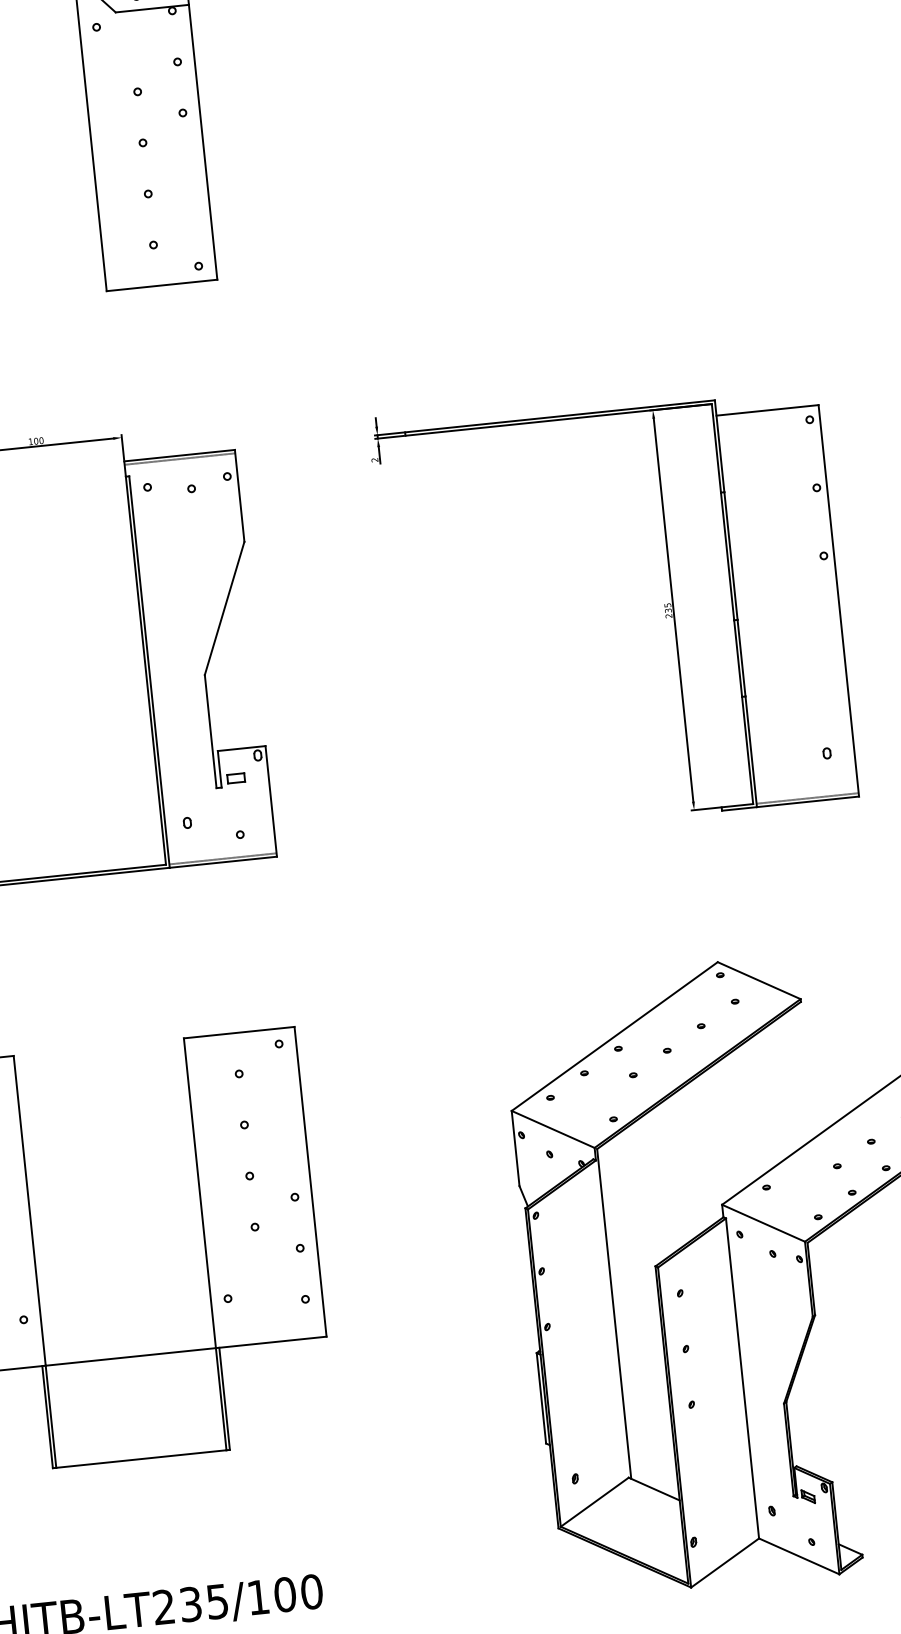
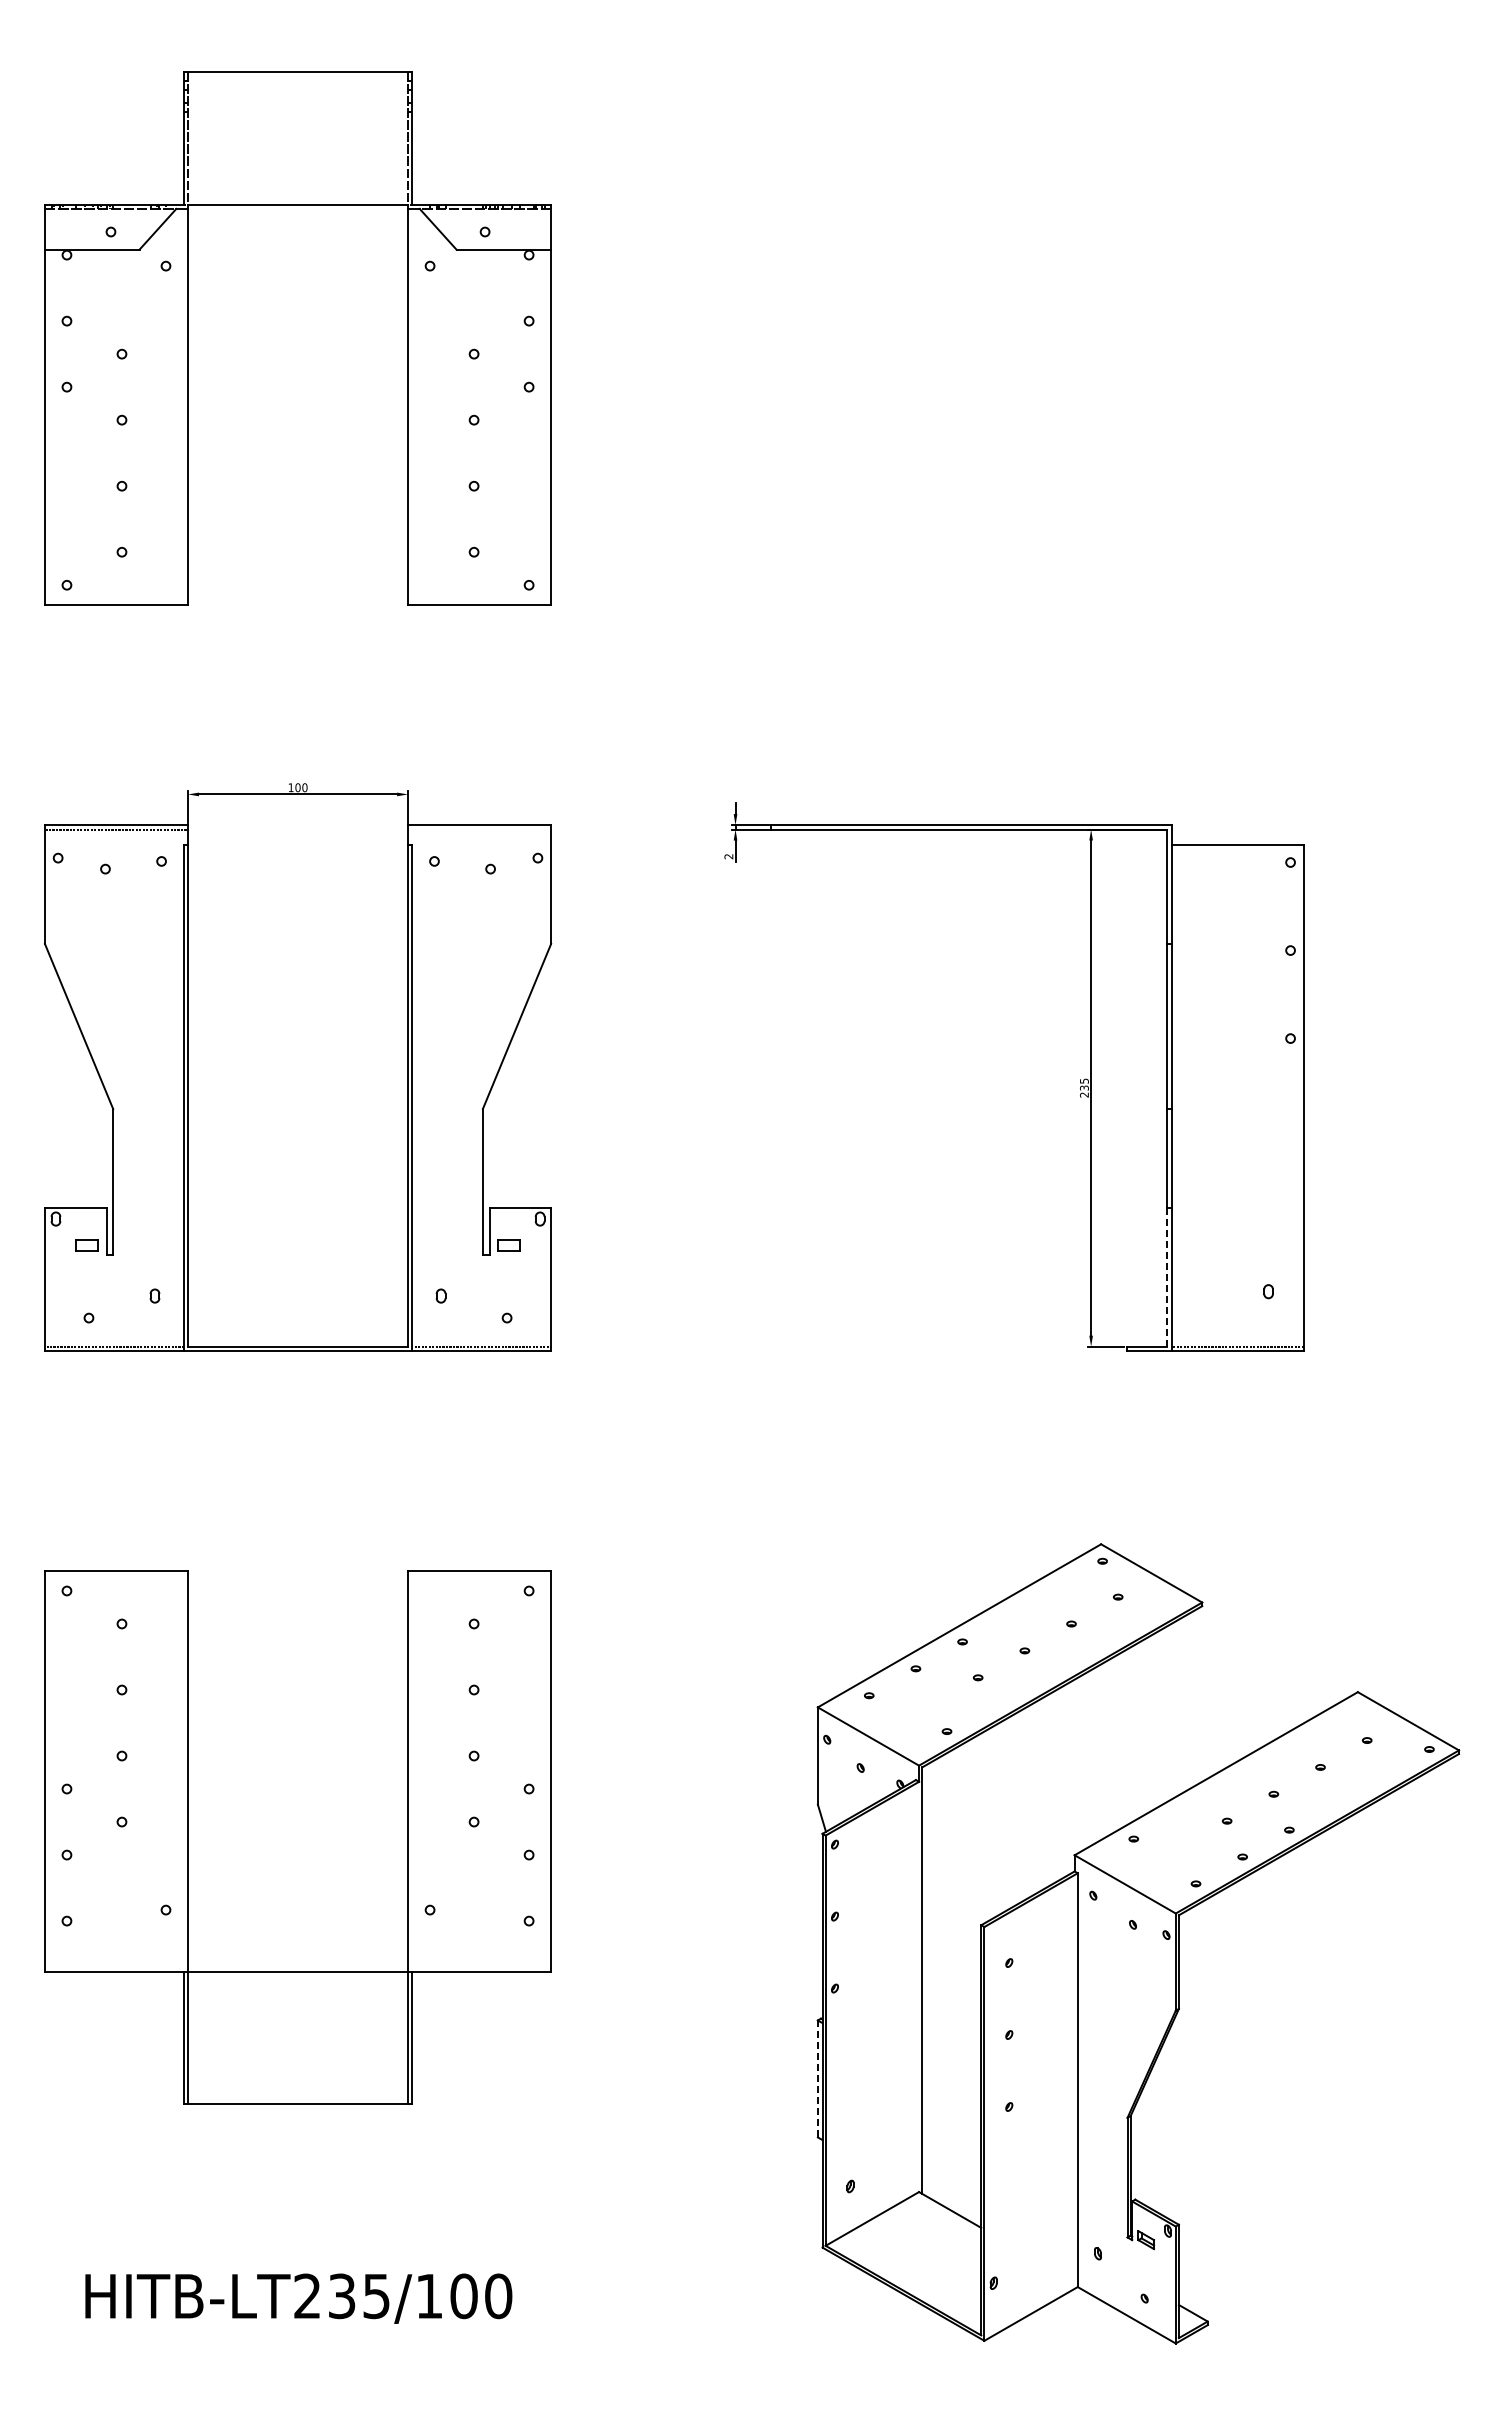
line: (179, 459) -> (479, 829), removed
line: (747, 750) -> (1167, 1277), solid -> dashed
line: (541, 1397) -> (817, 2078), solid -> dashed

